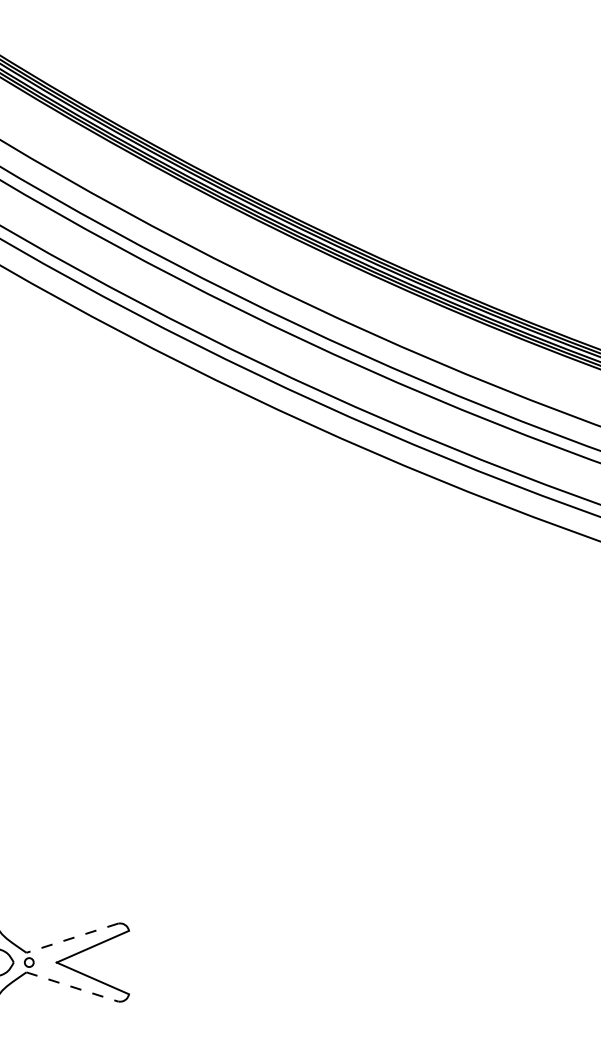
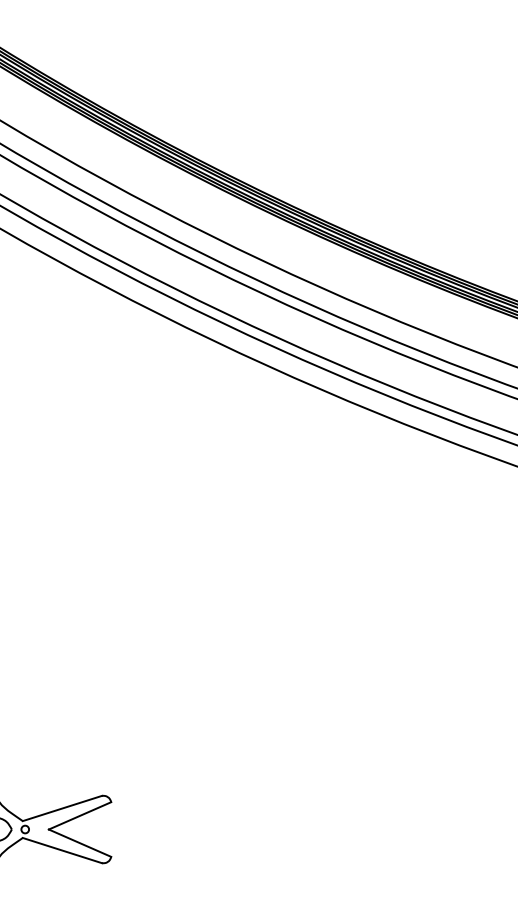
line: (72, 938) -> (62, 808), dashed -> solid
line: (72, 986) -> (62, 850), dashed -> solid

